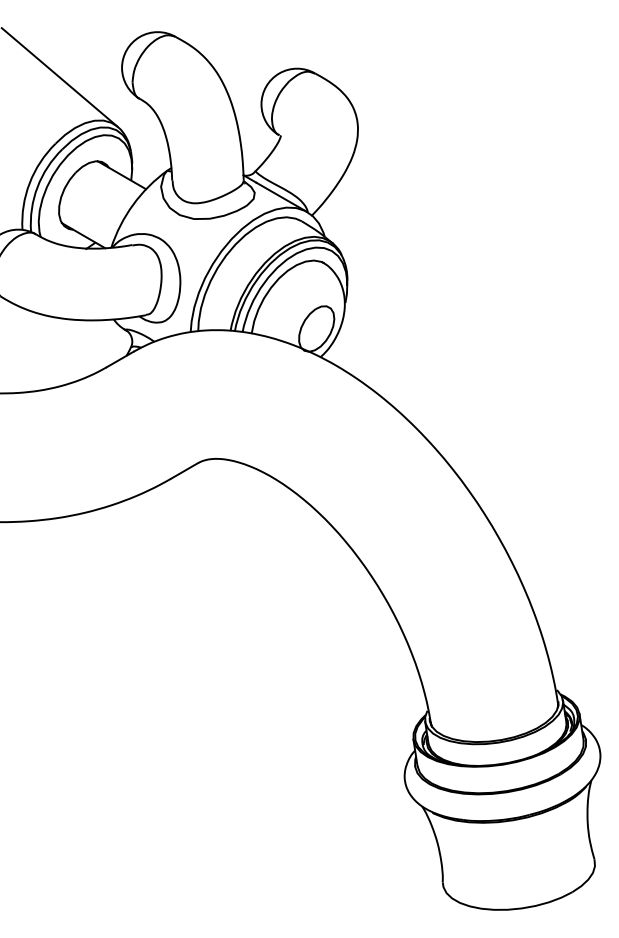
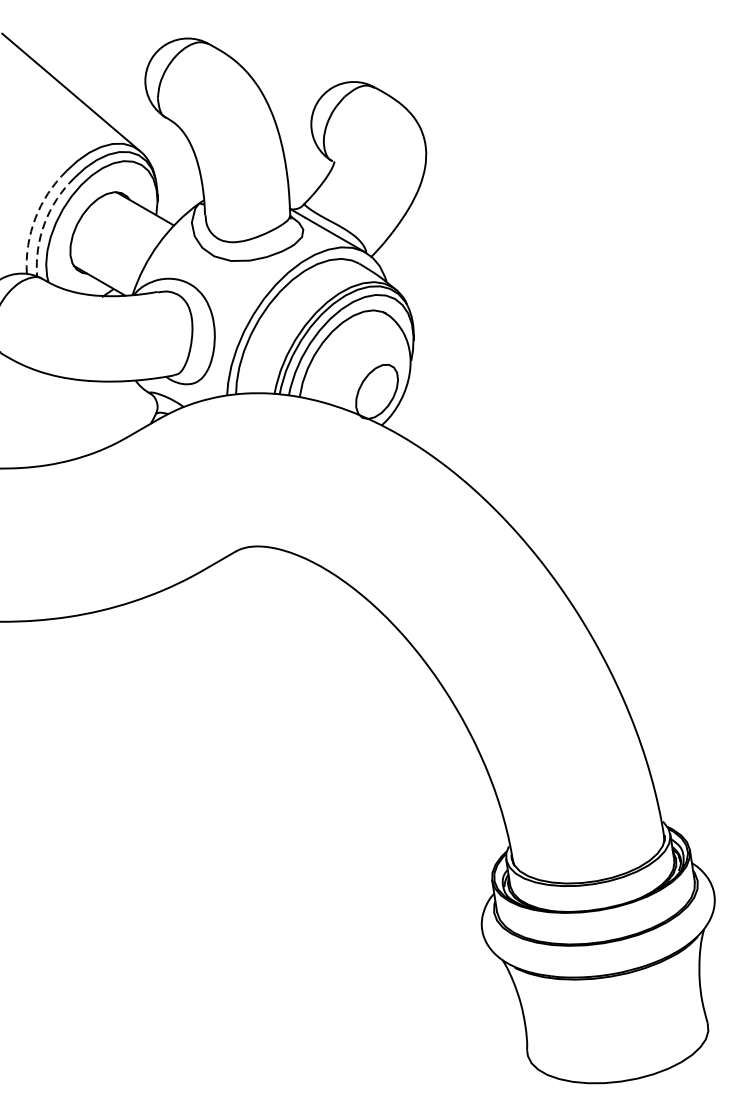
arc: (29, 183) -> (35, 218), solid -> dashed
arc: (37, 187) -> (44, 223), solid -> dashed

